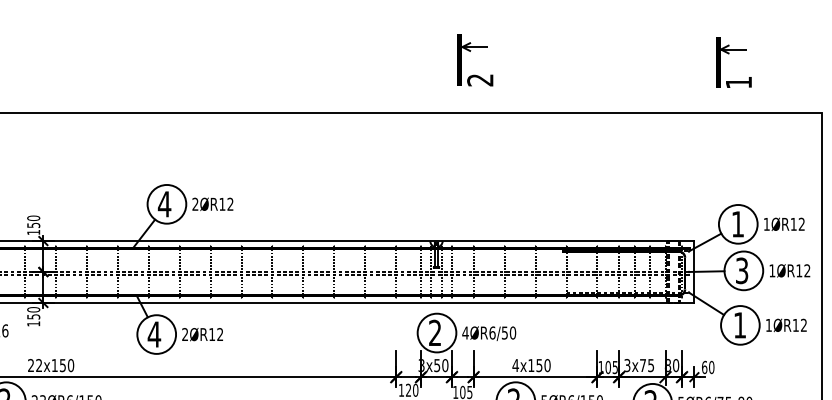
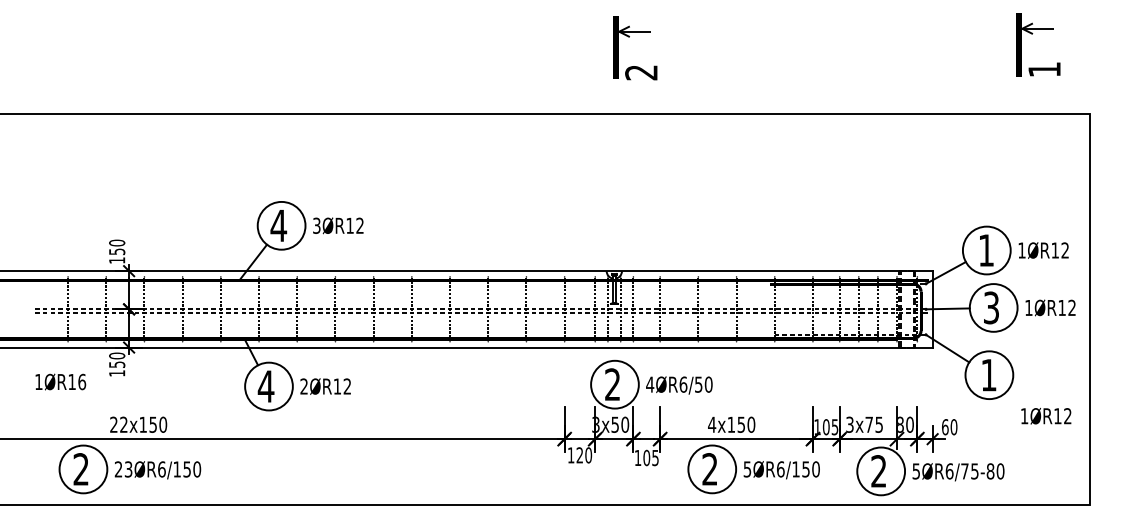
part: (470, 51) -> (629, 37), moved
part: (729, 54) -> (1032, 34), moved
text: (195, 204) -> (316, 225), 2ØR12 -> 3ØR12
text: (786, 324) -> (1046, 415), moved

